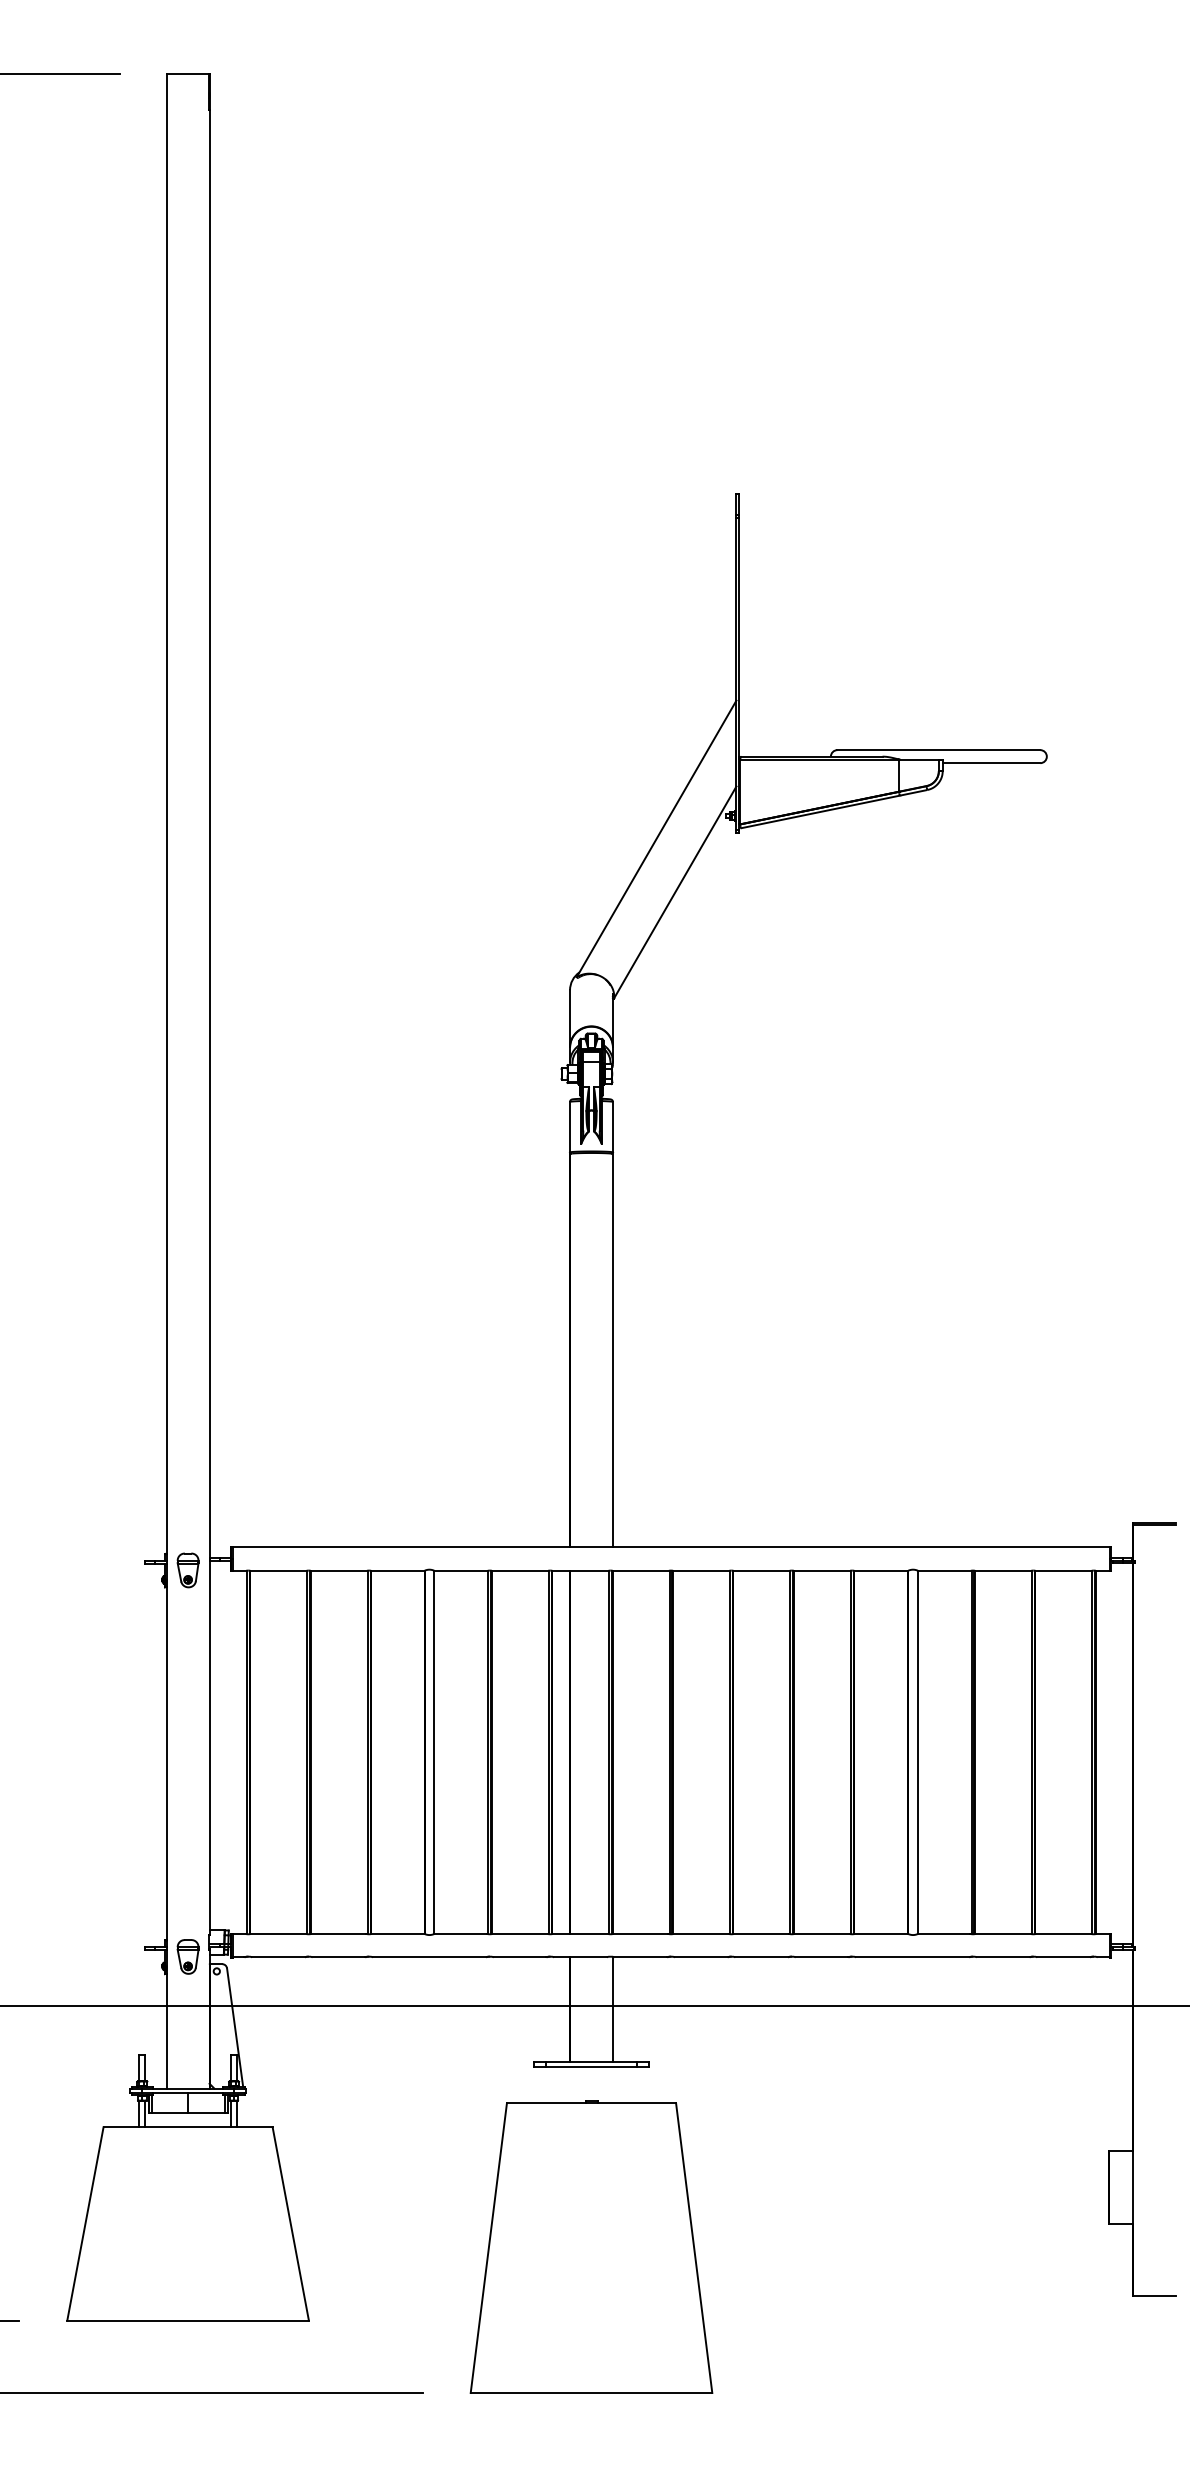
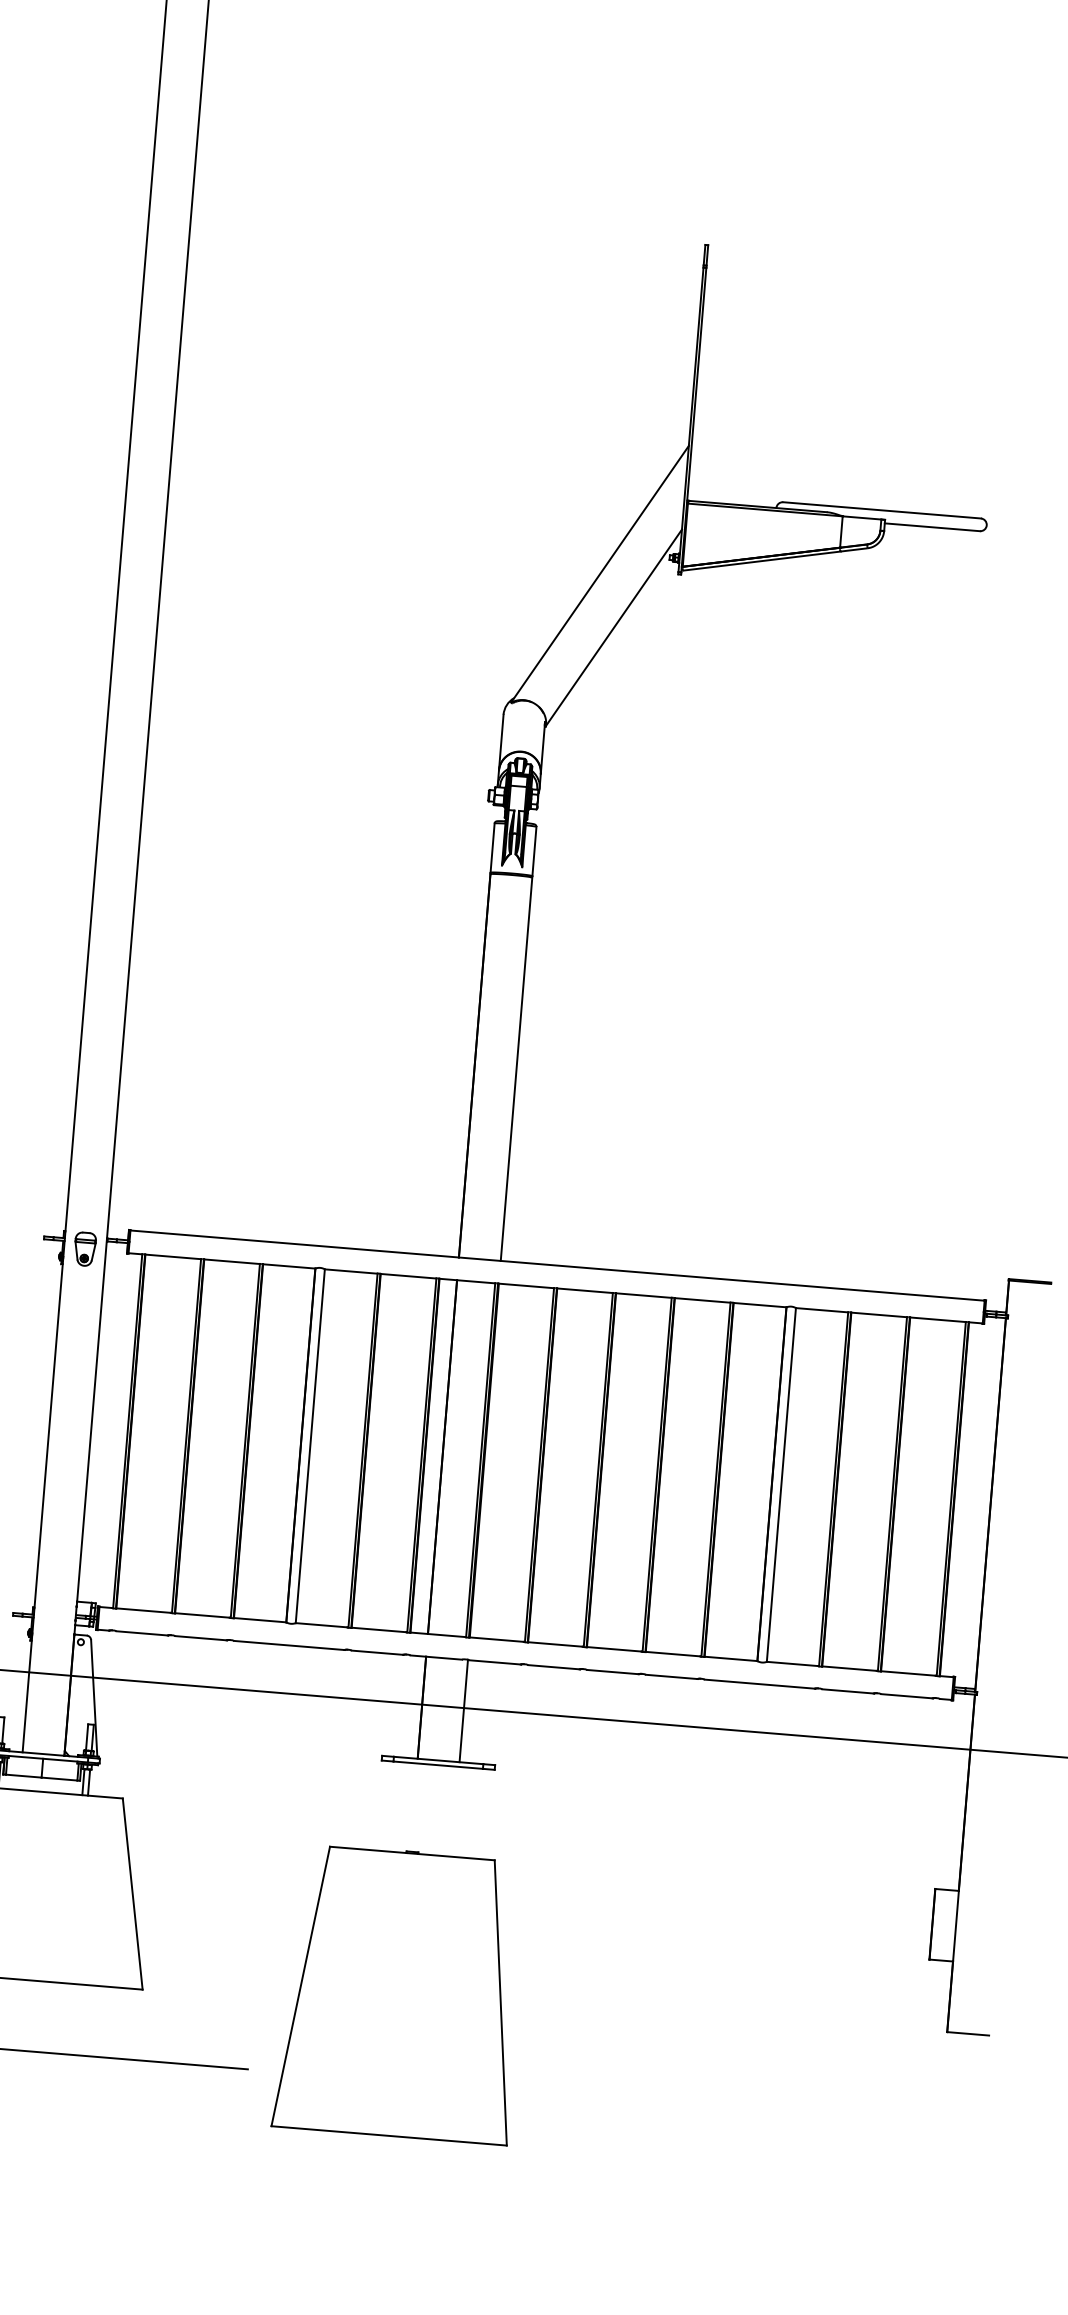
part: (187, 1956) -> (53, 1625), removed
part: (591, 2246) -> (400, 1993), moved

